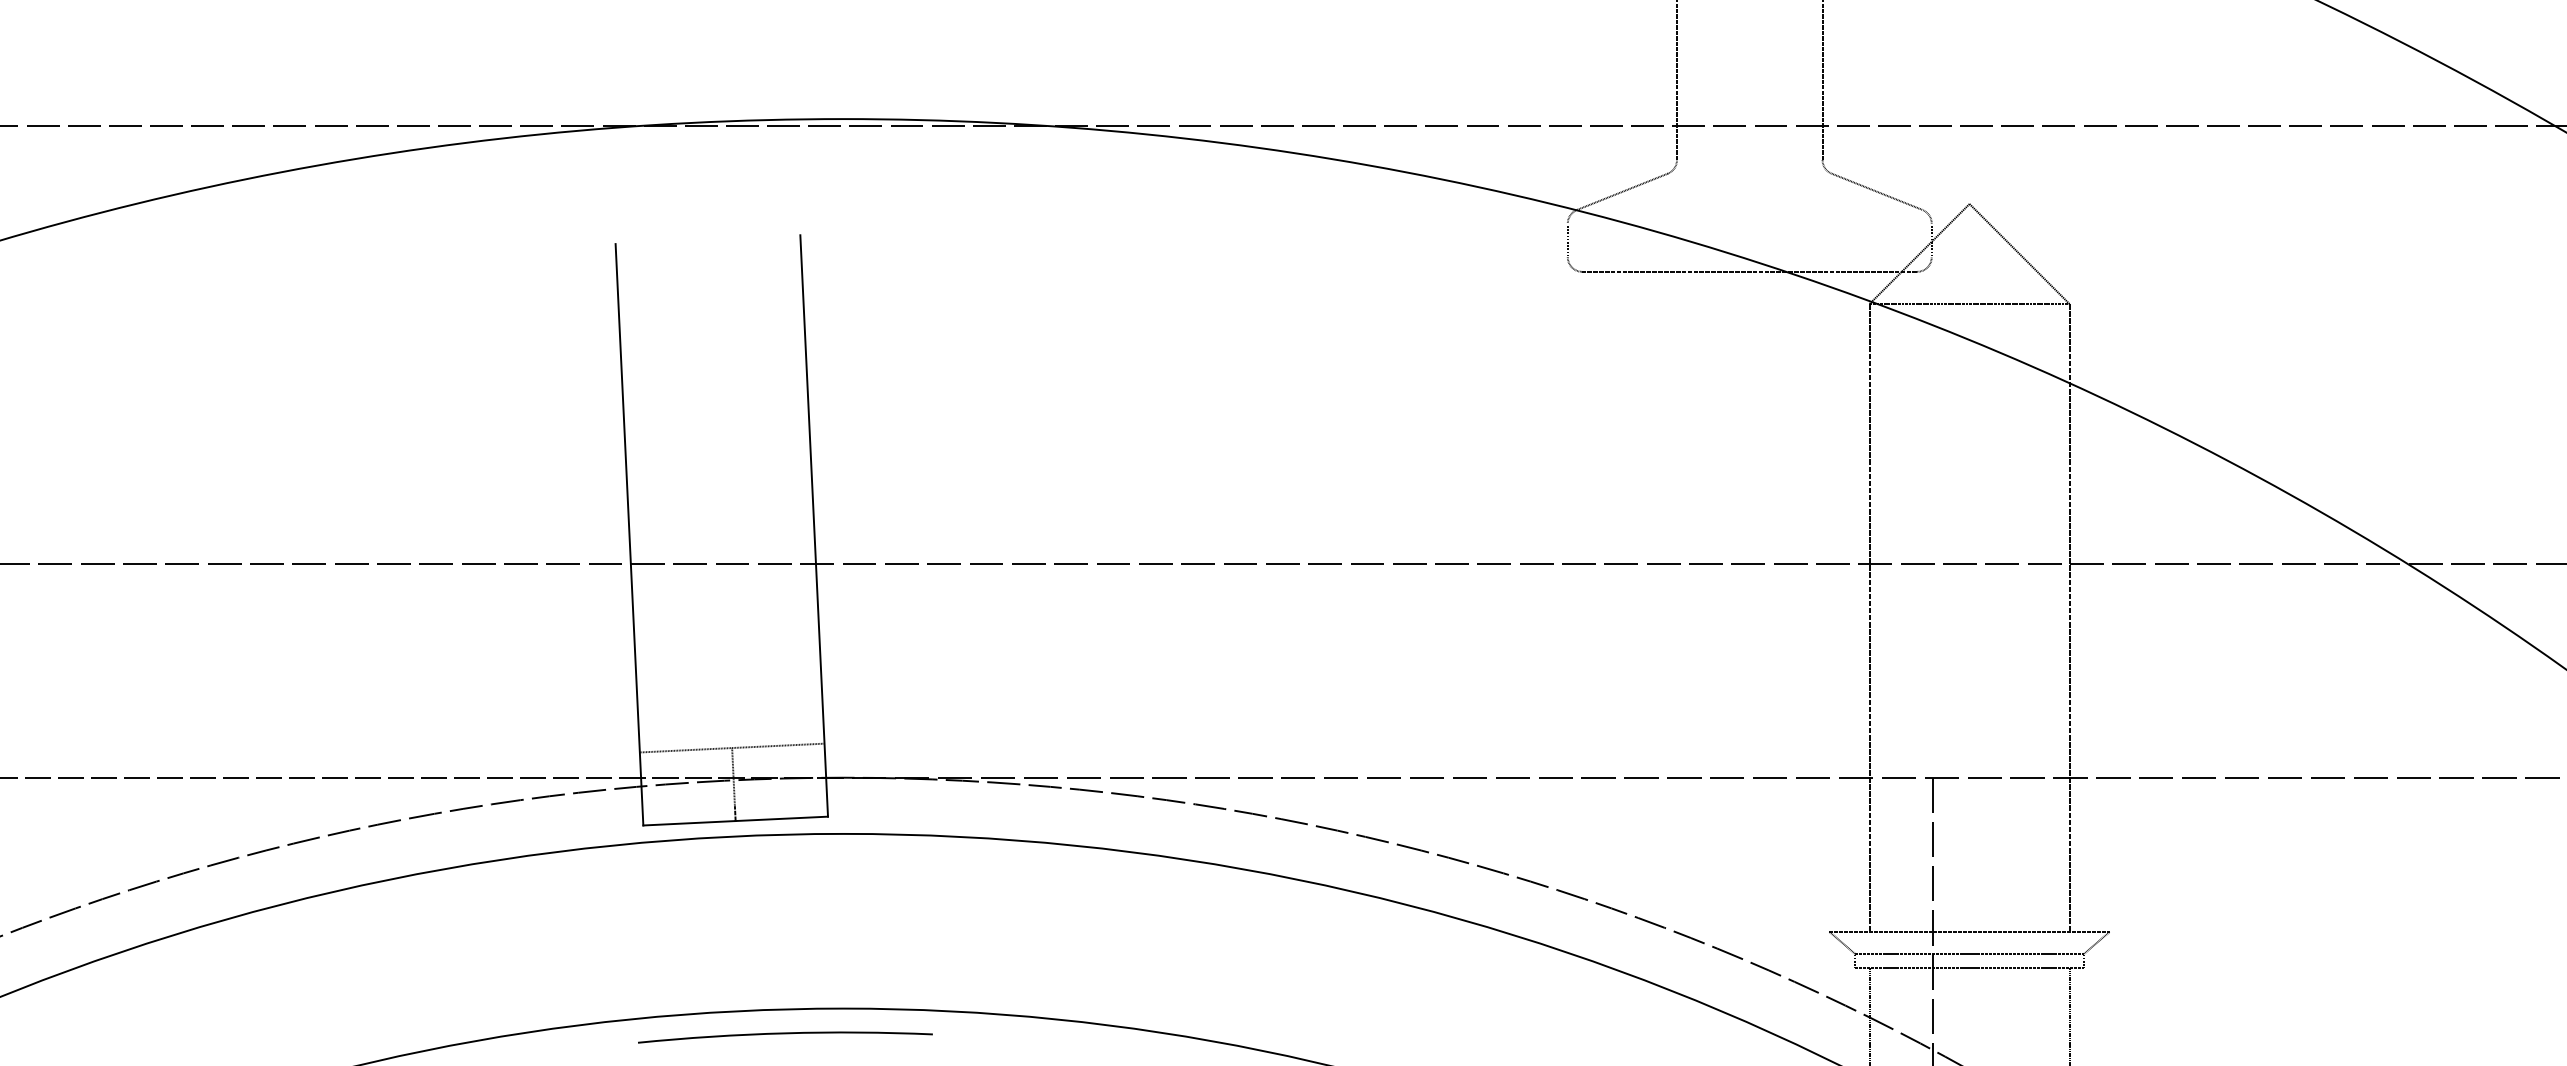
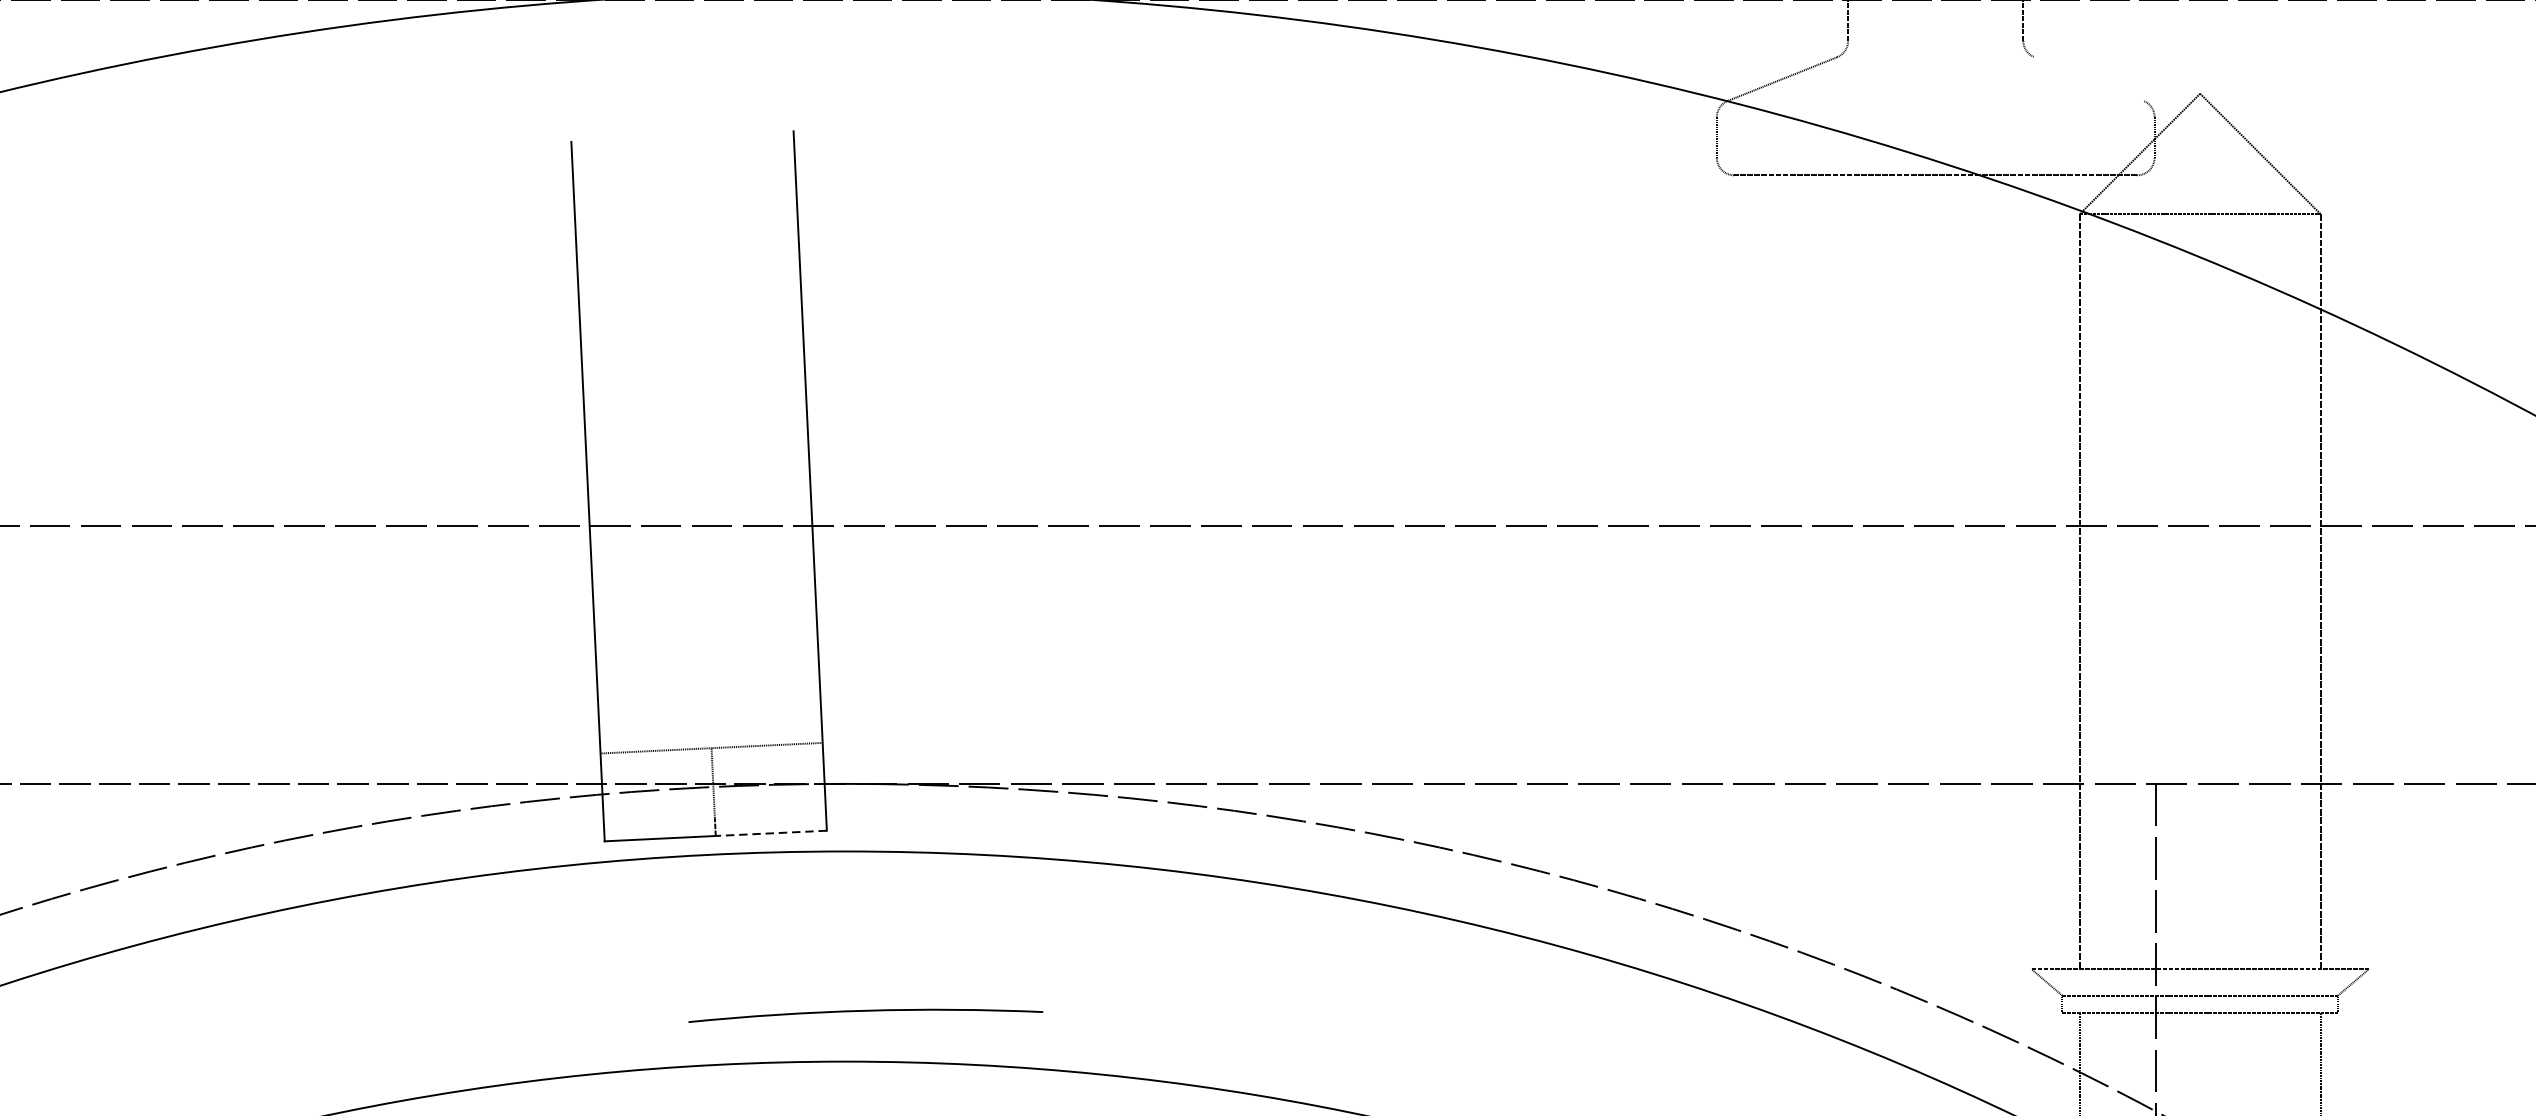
line: (1876, 191) -> (2088, 78), removed
line: (781, 818) -> (770, 832), solid -> dashed
arc: (785, 1034) -> (865, 1012), moved

